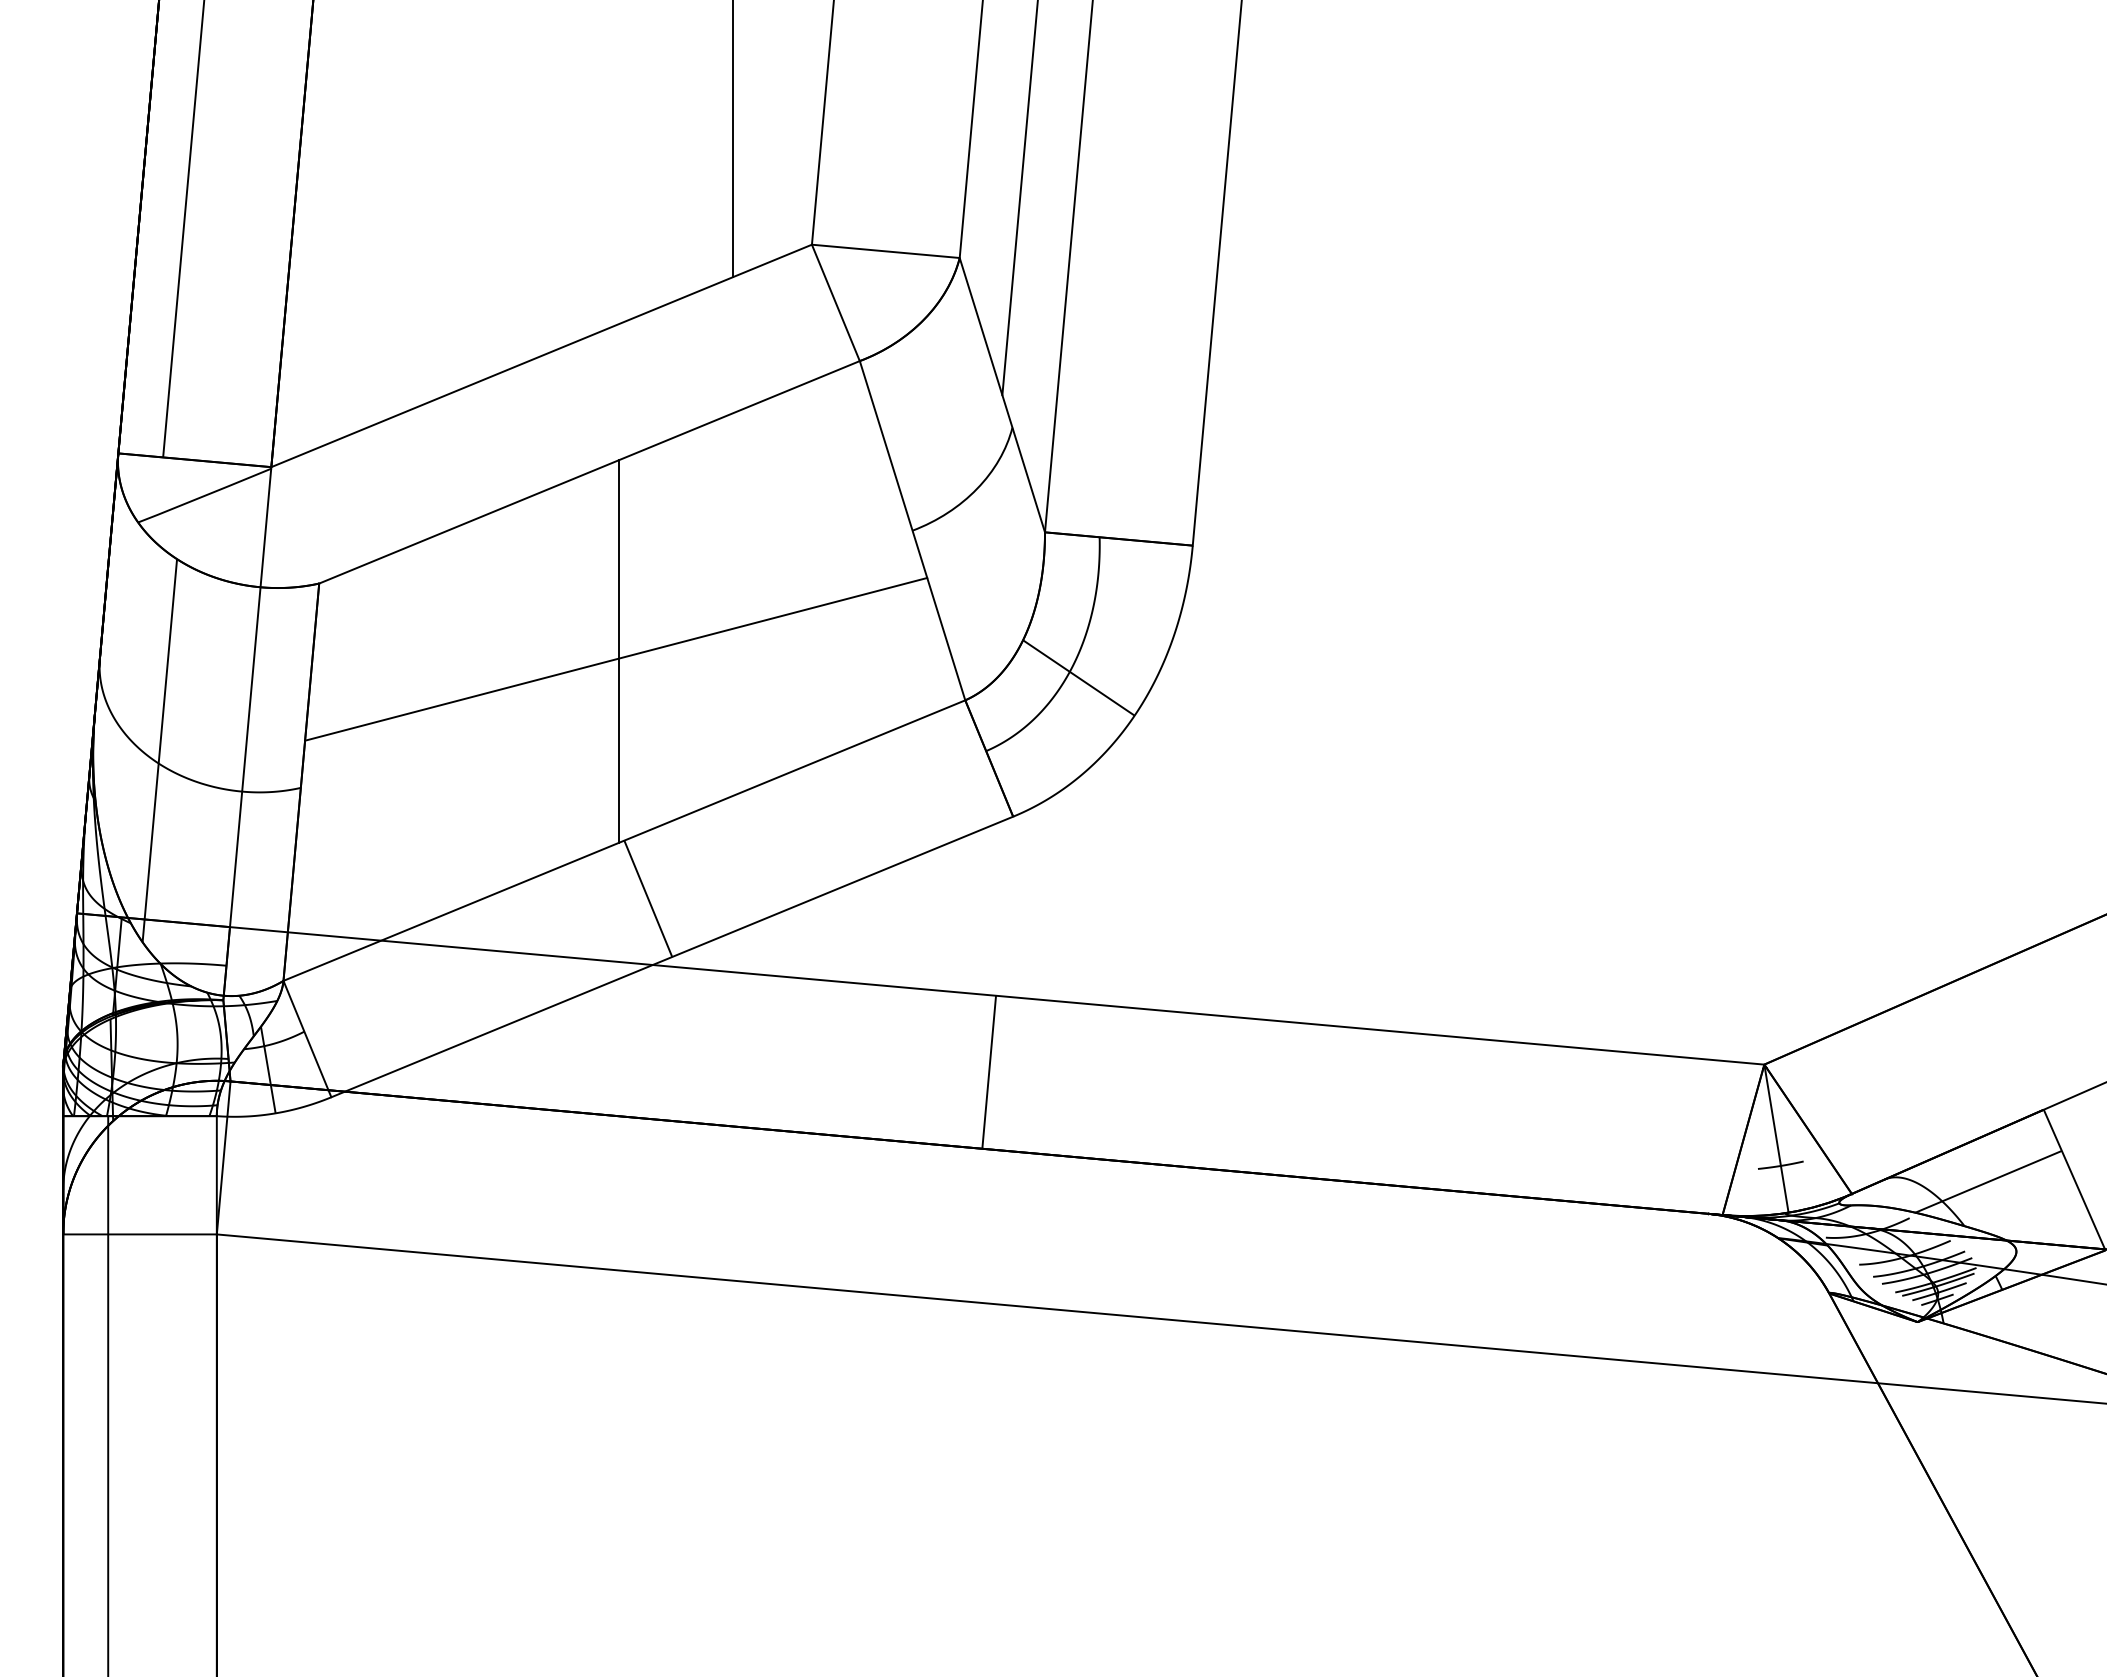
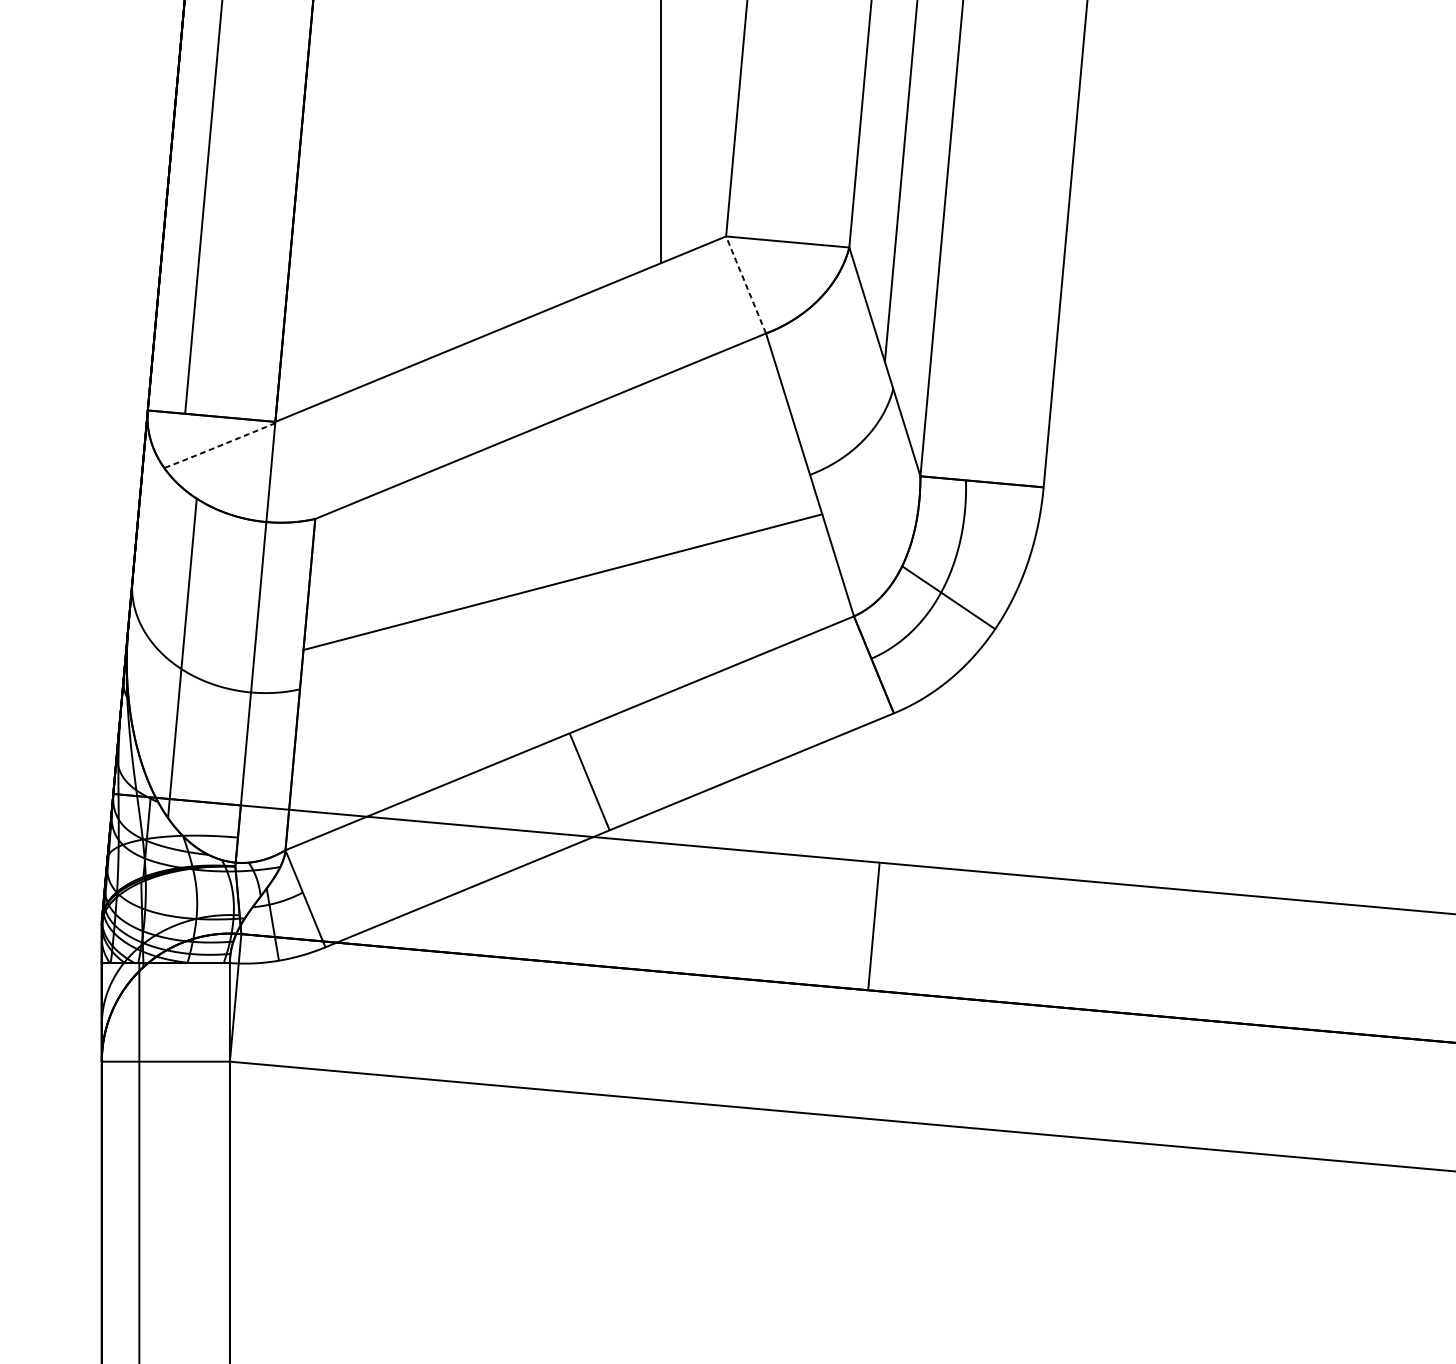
arc: (837, 305) -> (747, 287), solid -> dashed
arc: (201, 497) -> (217, 447), solid -> dashed
line: (619, 651) -> (565, 575), removed

